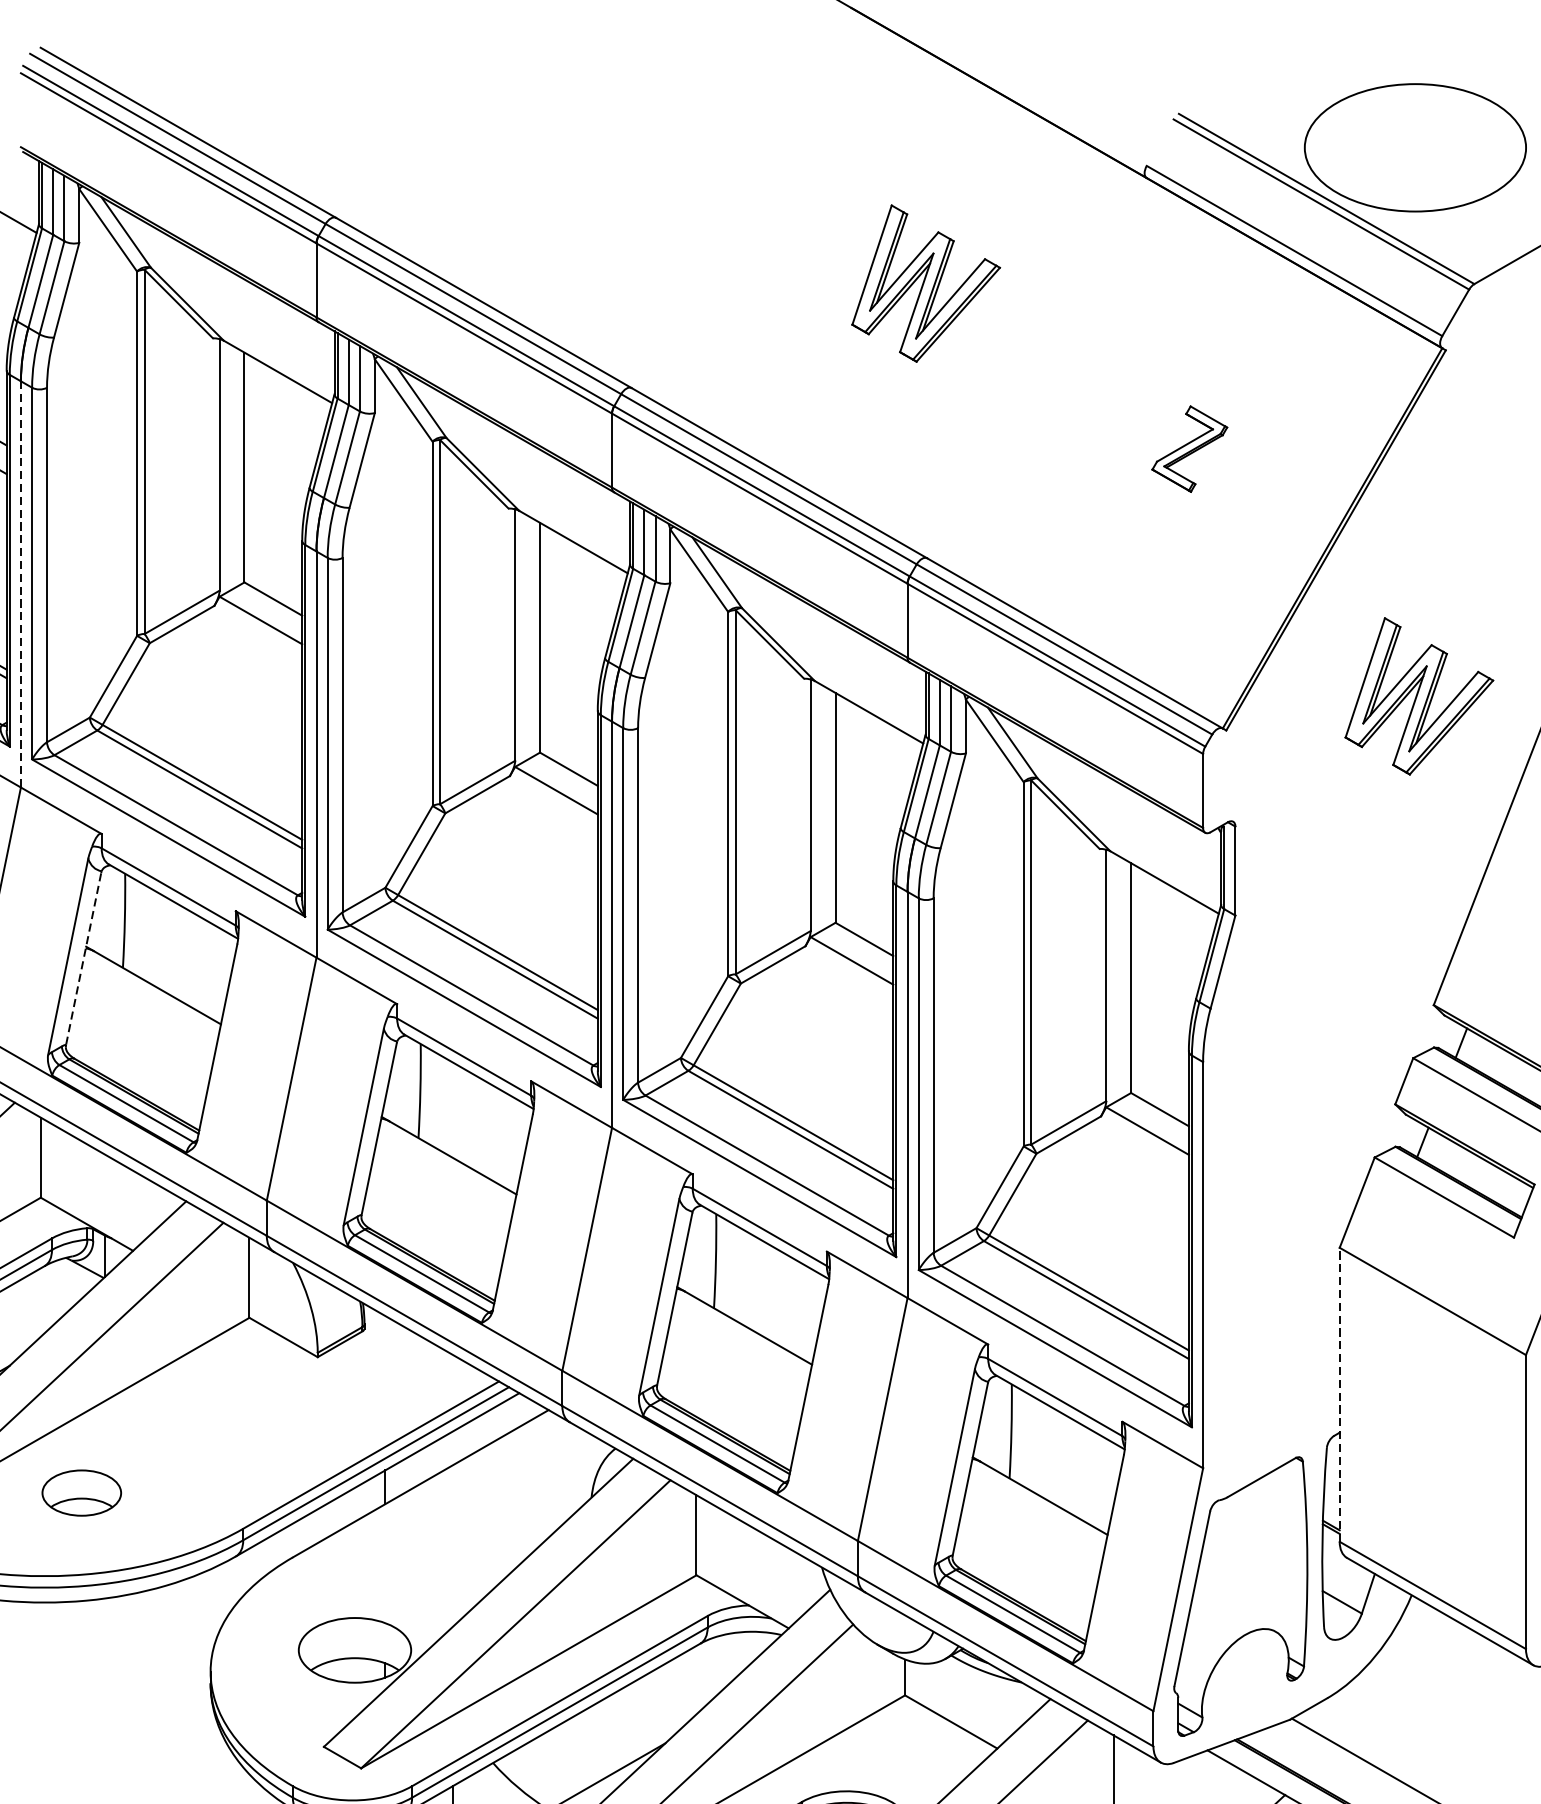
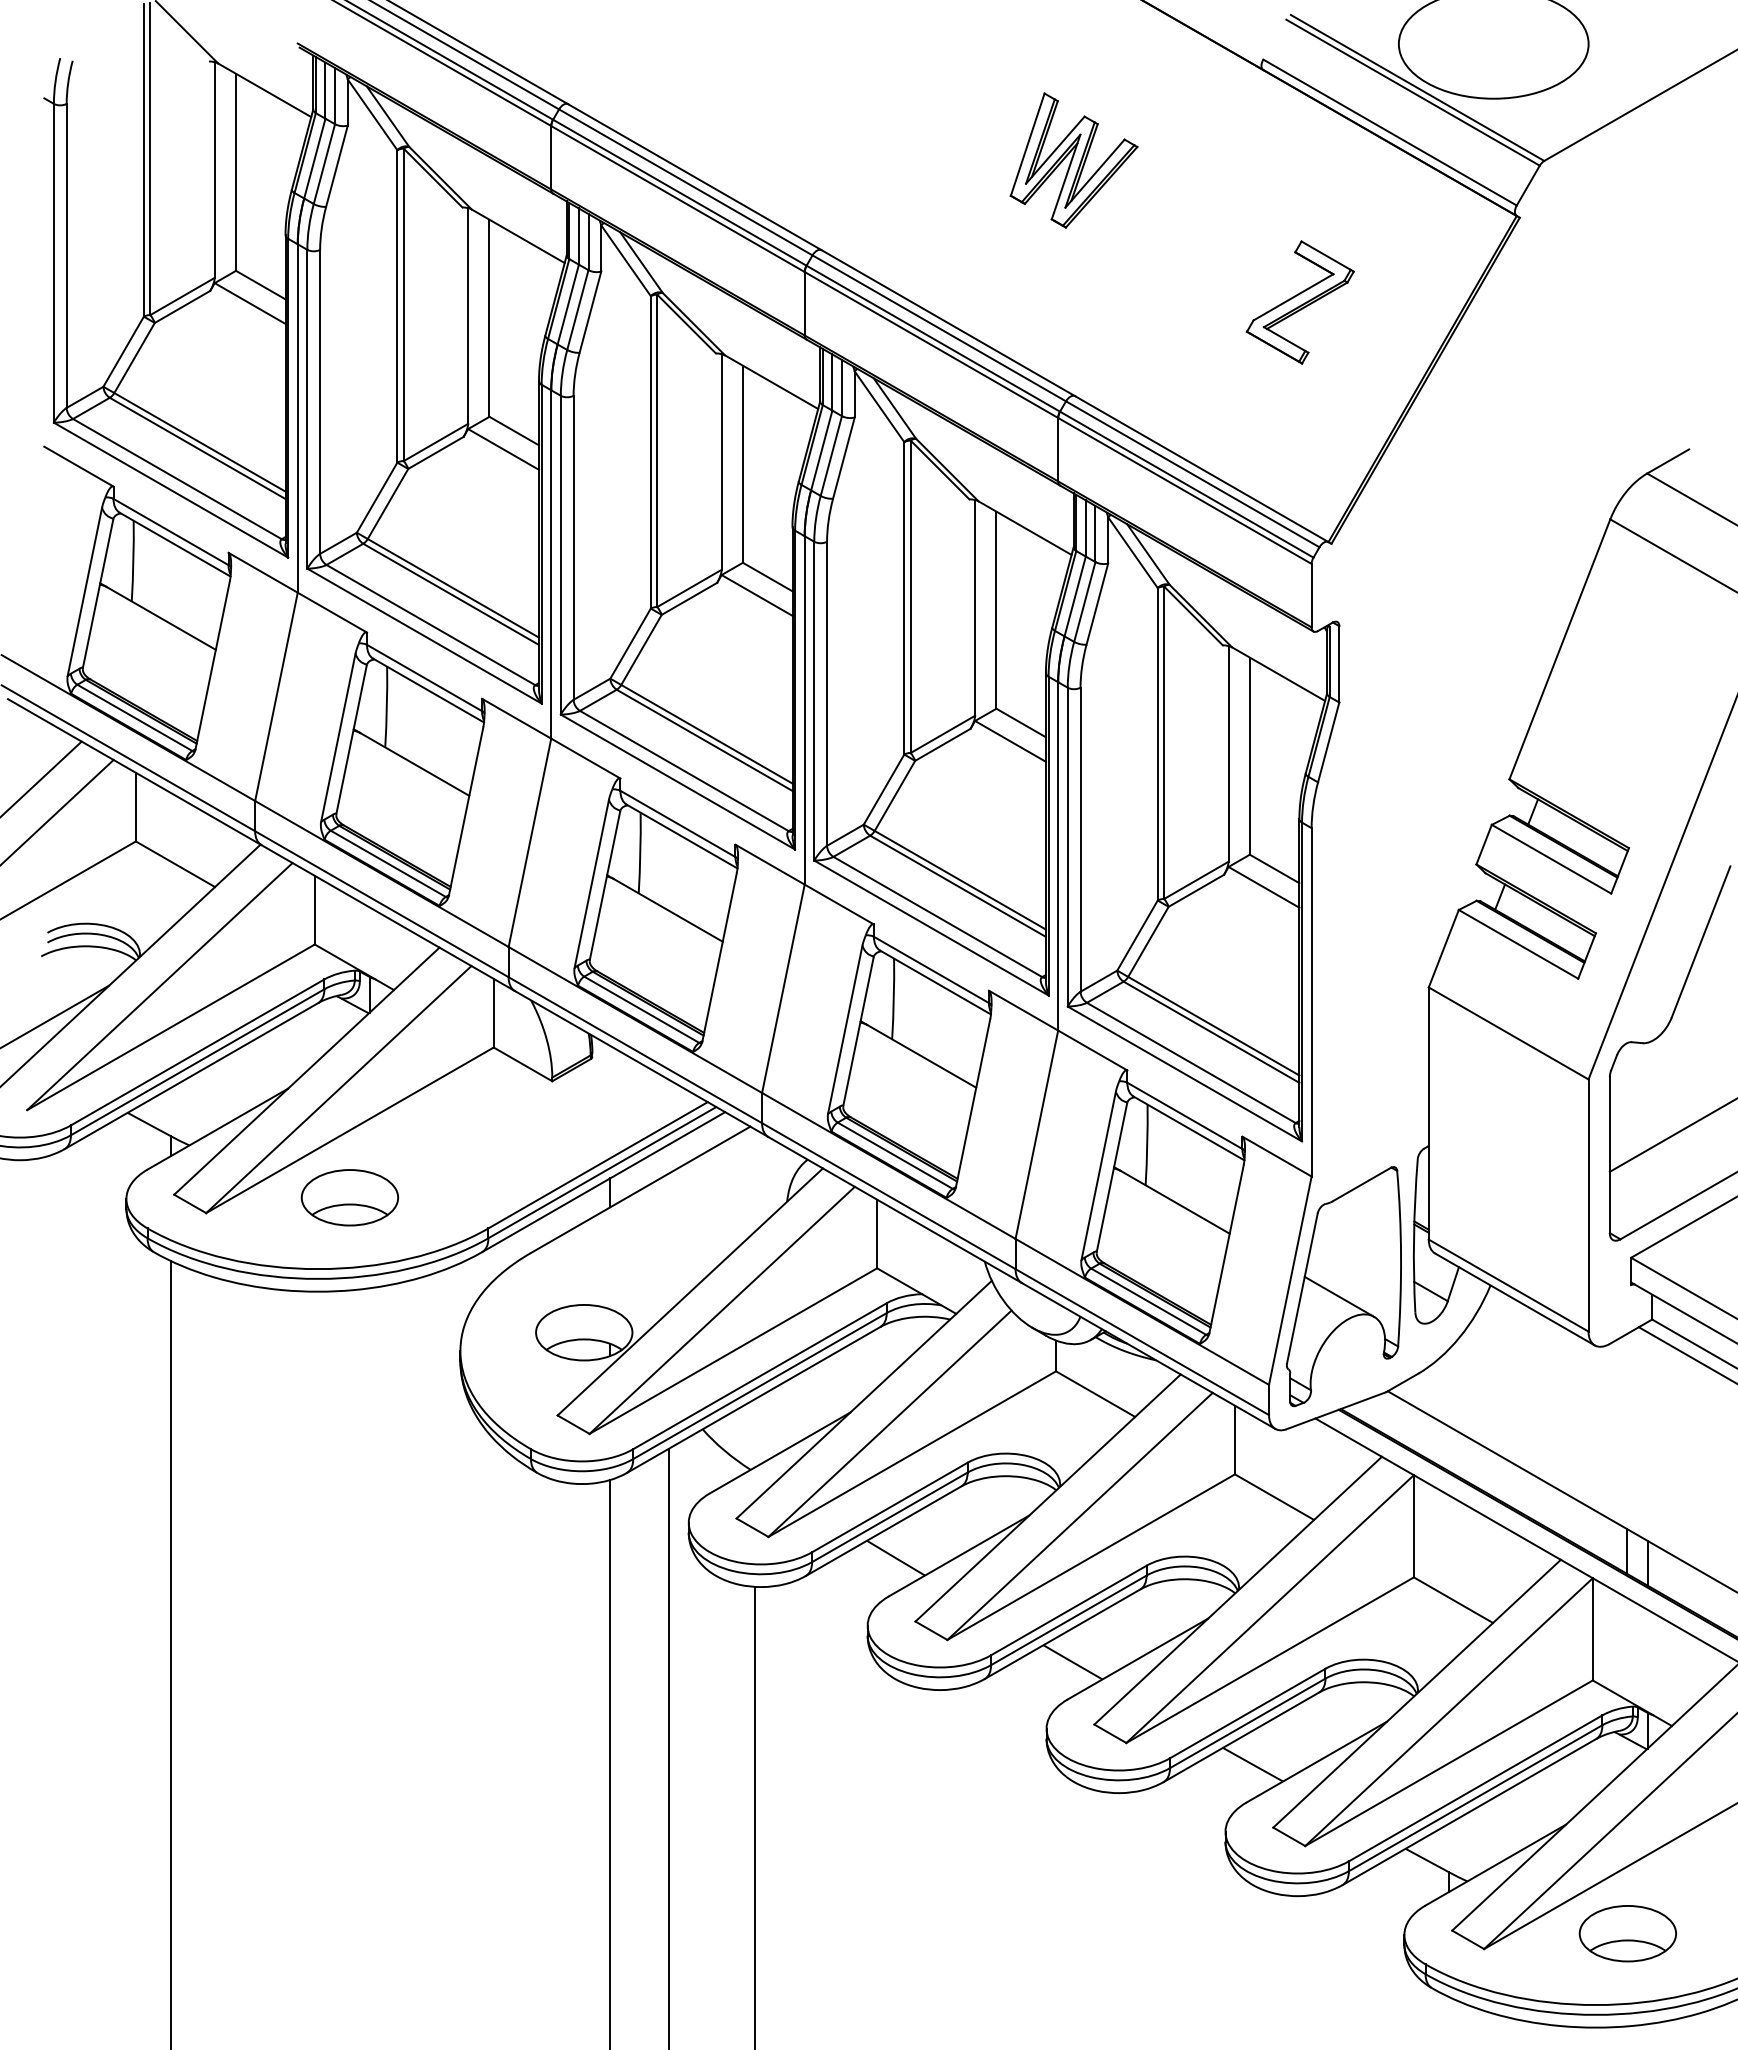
part: (1188, 449) -> (1299, 302), size x1.67
line: (20, 585) -> (297, 419), dashed -> solid
part: (1418, 696) -> (1496, 514), removed
line: (83, 958) -> (351, 739), dashed -> solid
line: (1339, 1394) -> (1428, 1113), dashed -> solid
part: (81, 1492) -> (349, 1197), size x1.43
line: (1235, 1608) -> (1339, 1296), added

